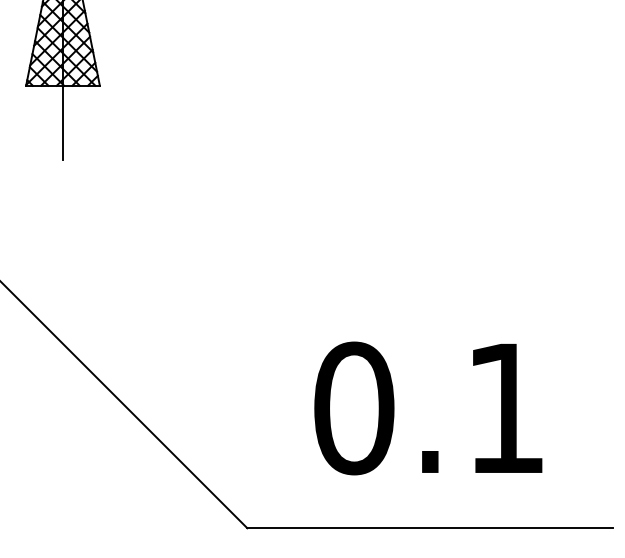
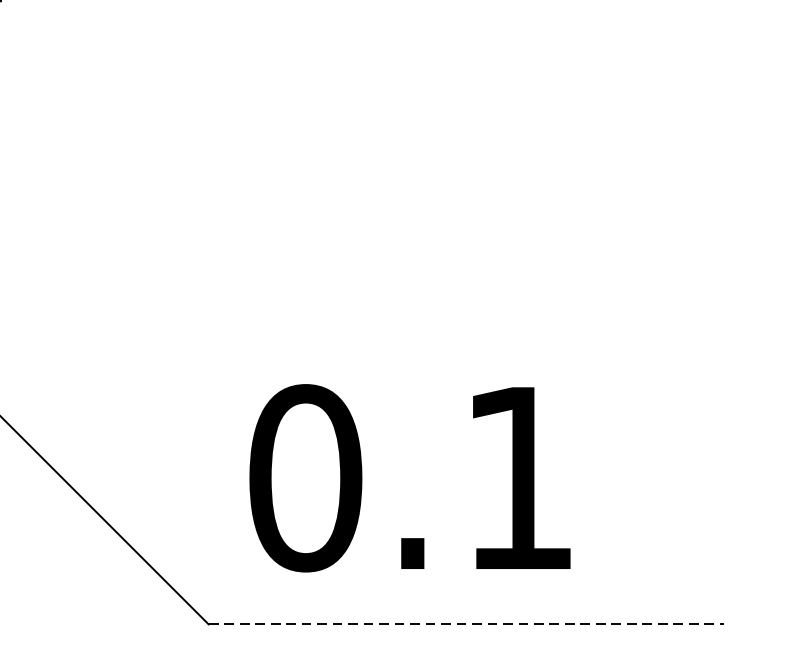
text: (428, 408) -> (410, 478), moved
line: (430, 528) -> (466, 624), solid -> dashed

